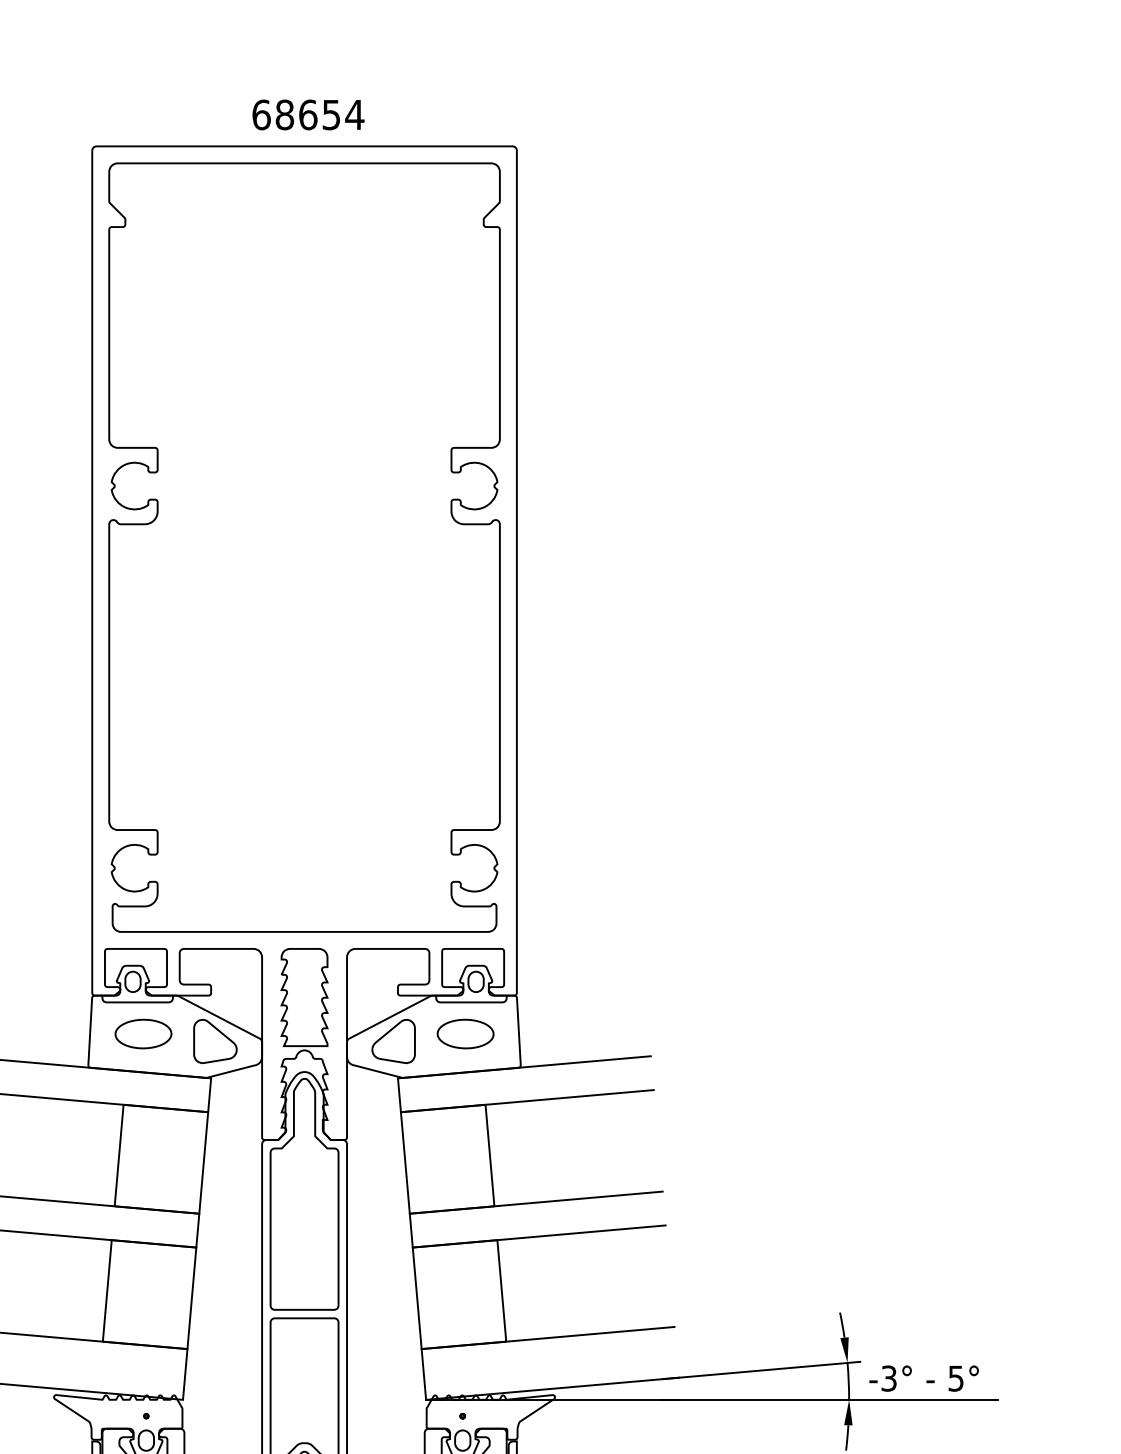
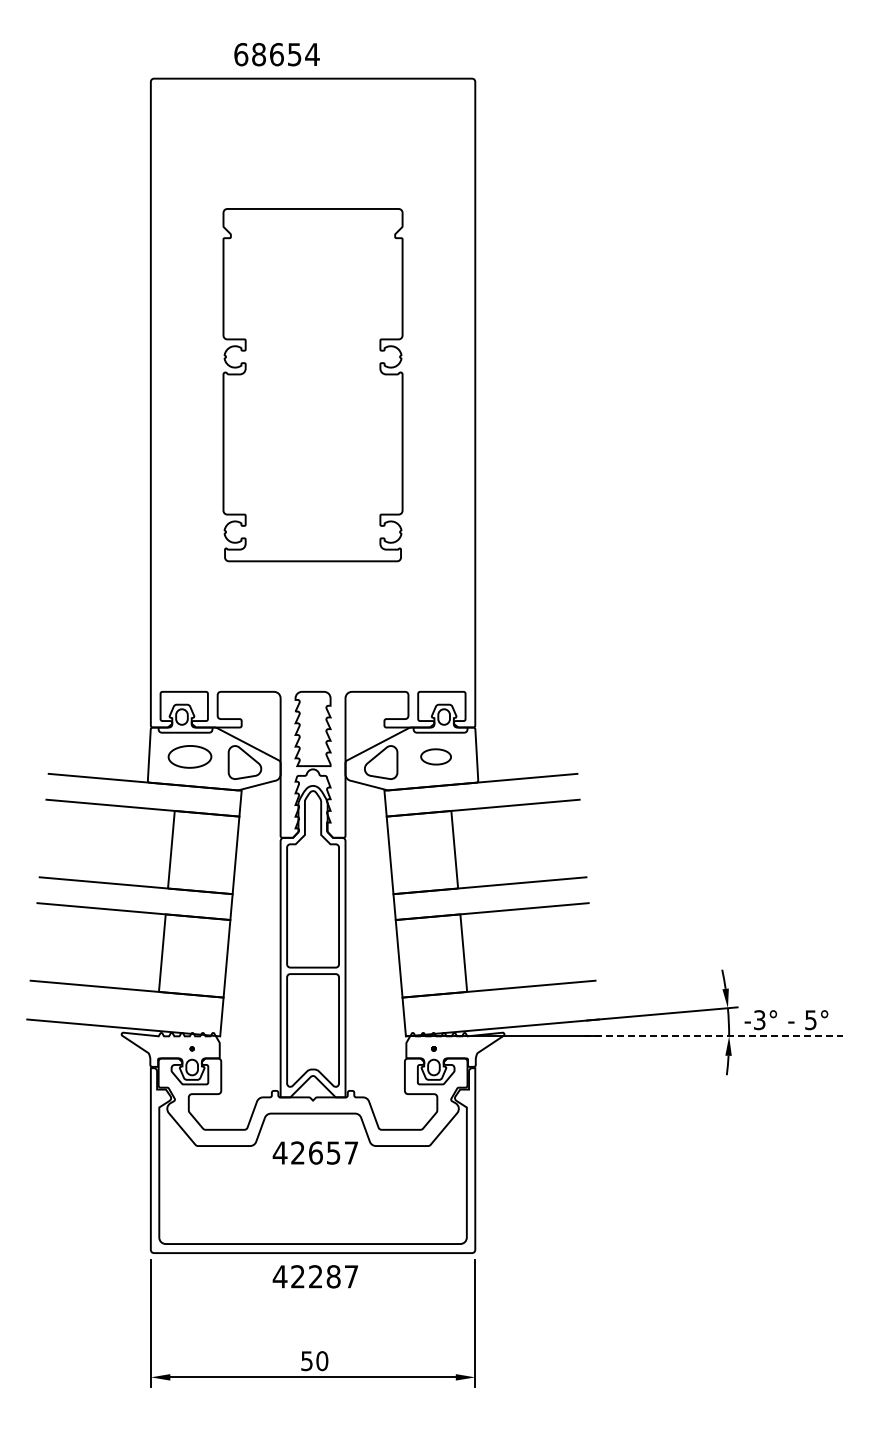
text: (307, 114) -> (276, 54), moved
part: (303, 546) -> (312, 384), size x0.6
part: (464, 1033) -> (435, 756), size x0.7
line: (829, 1399) -> (714, 1036), solid -> dashed

